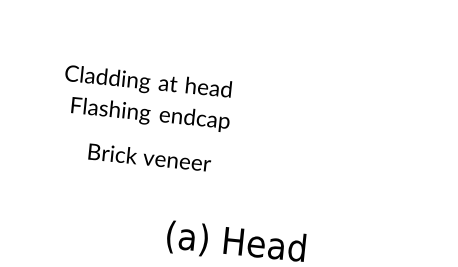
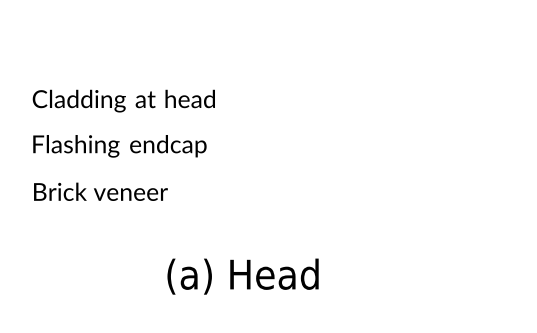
text: (147, 82) -> (123, 100), moved
text: (150, 114) -> (119, 146), moved
text: (149, 157) -> (100, 191), moved

